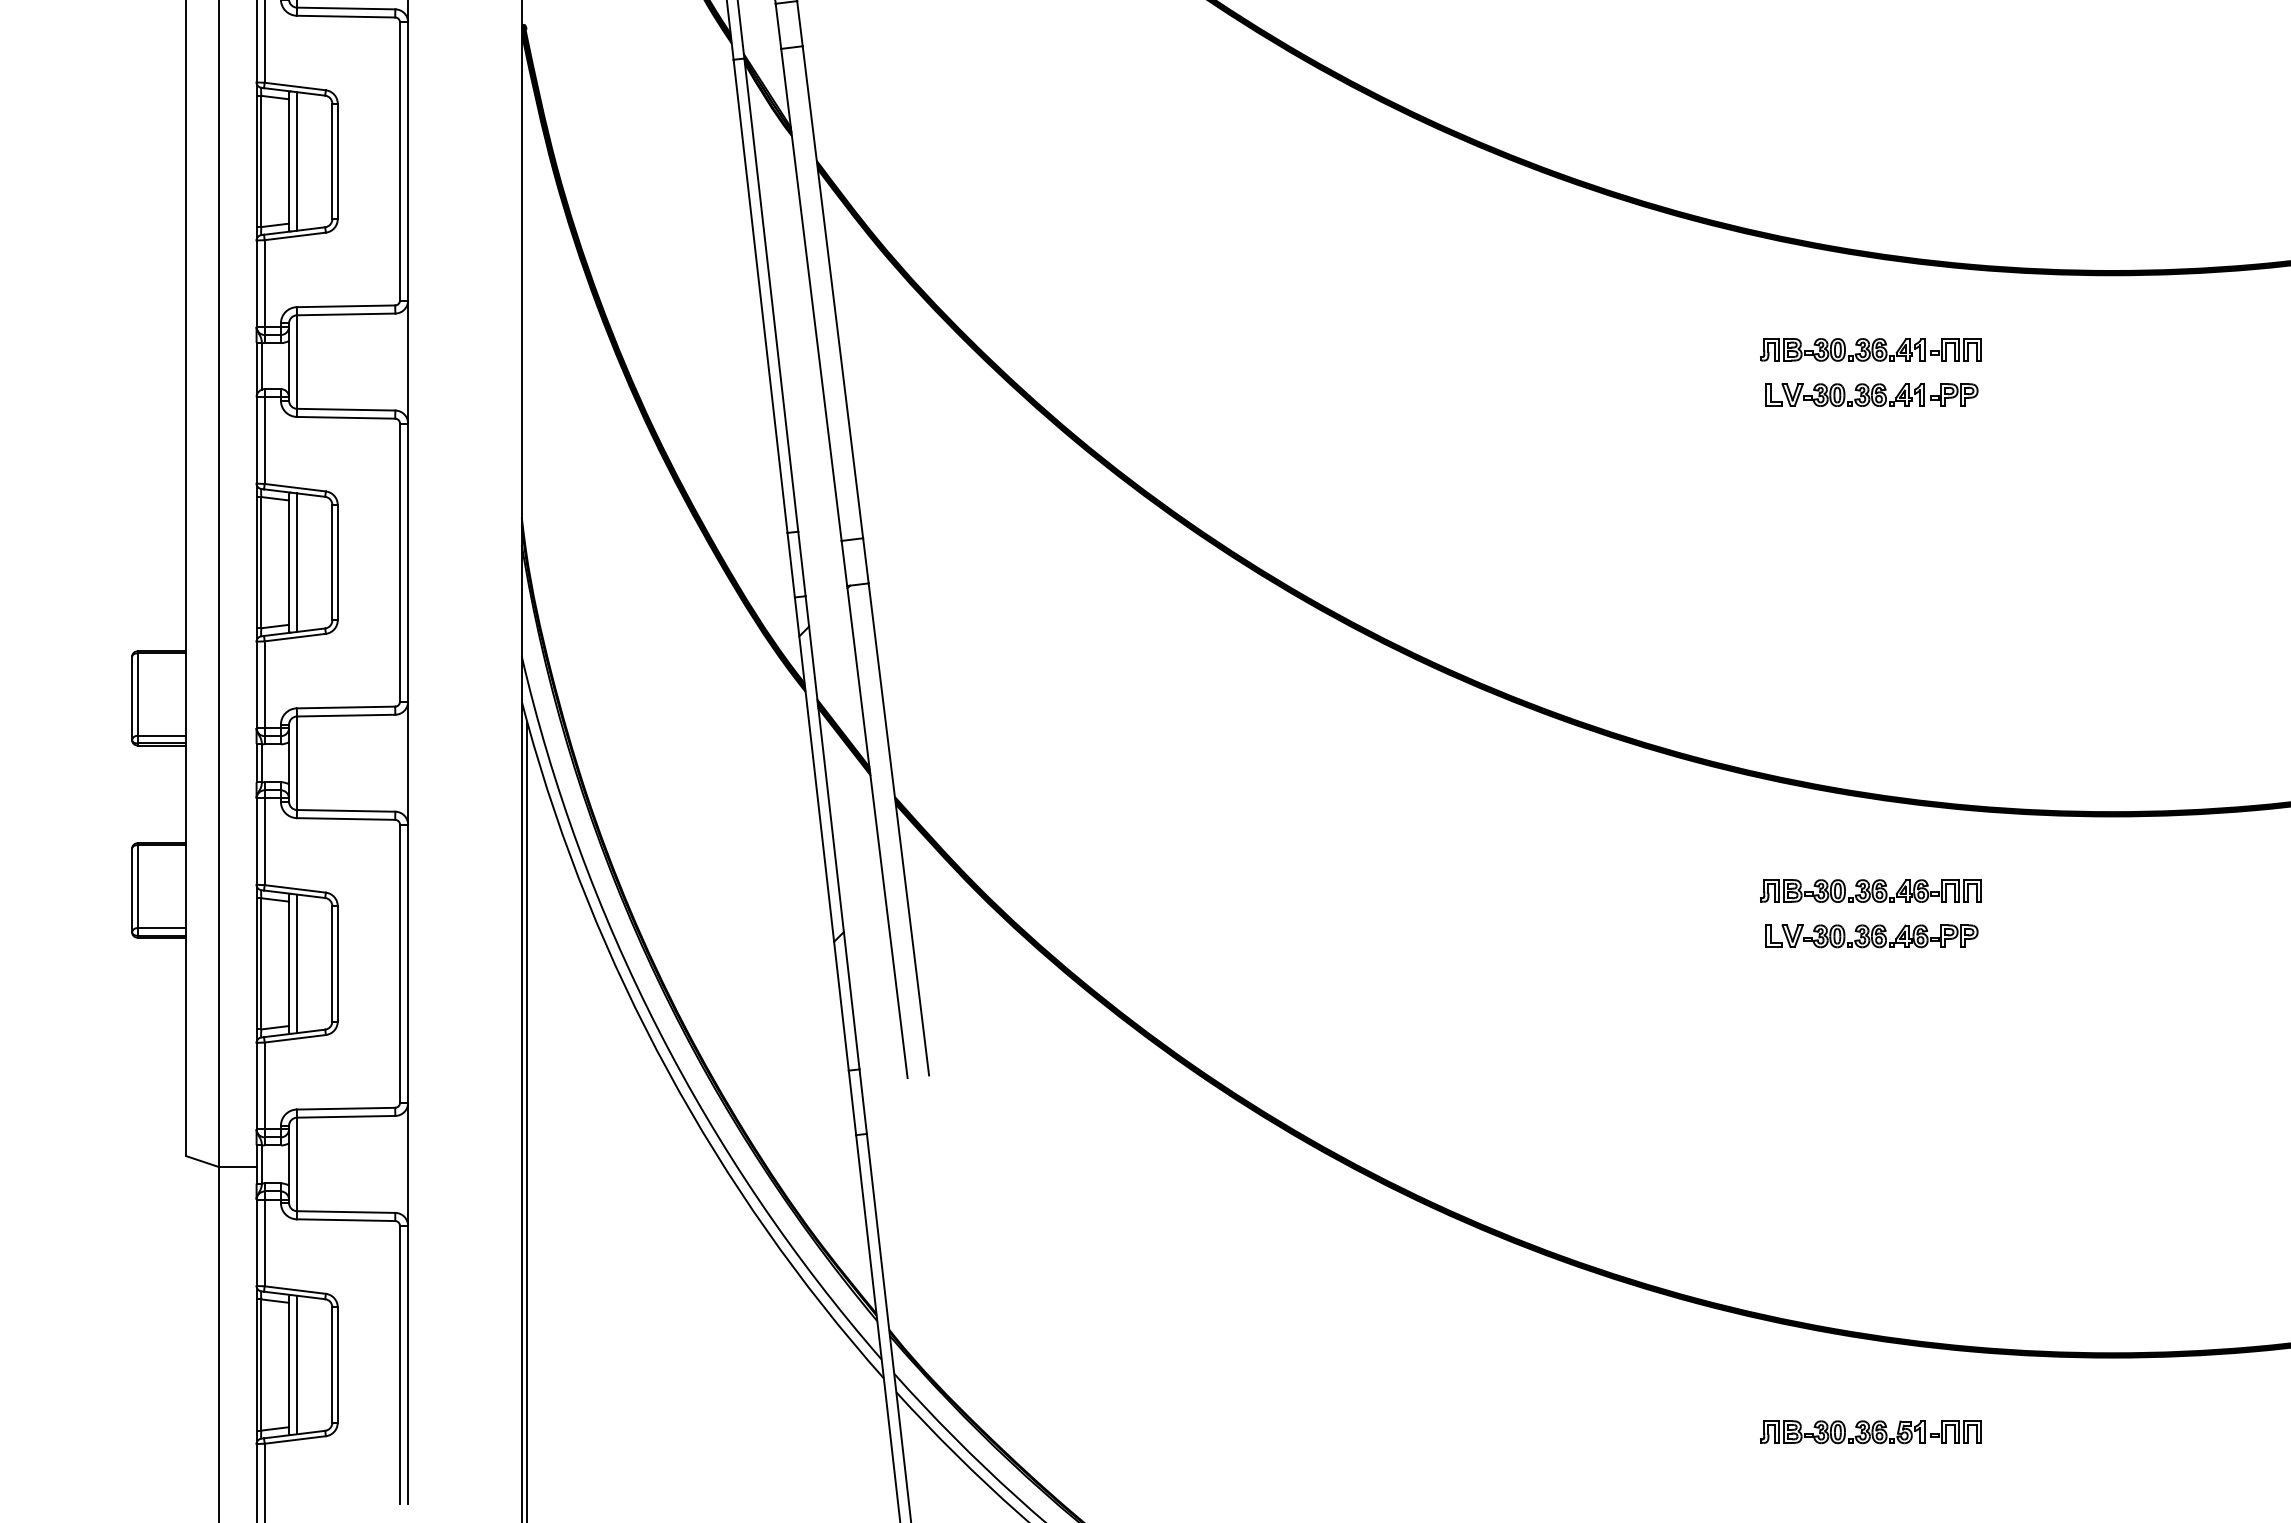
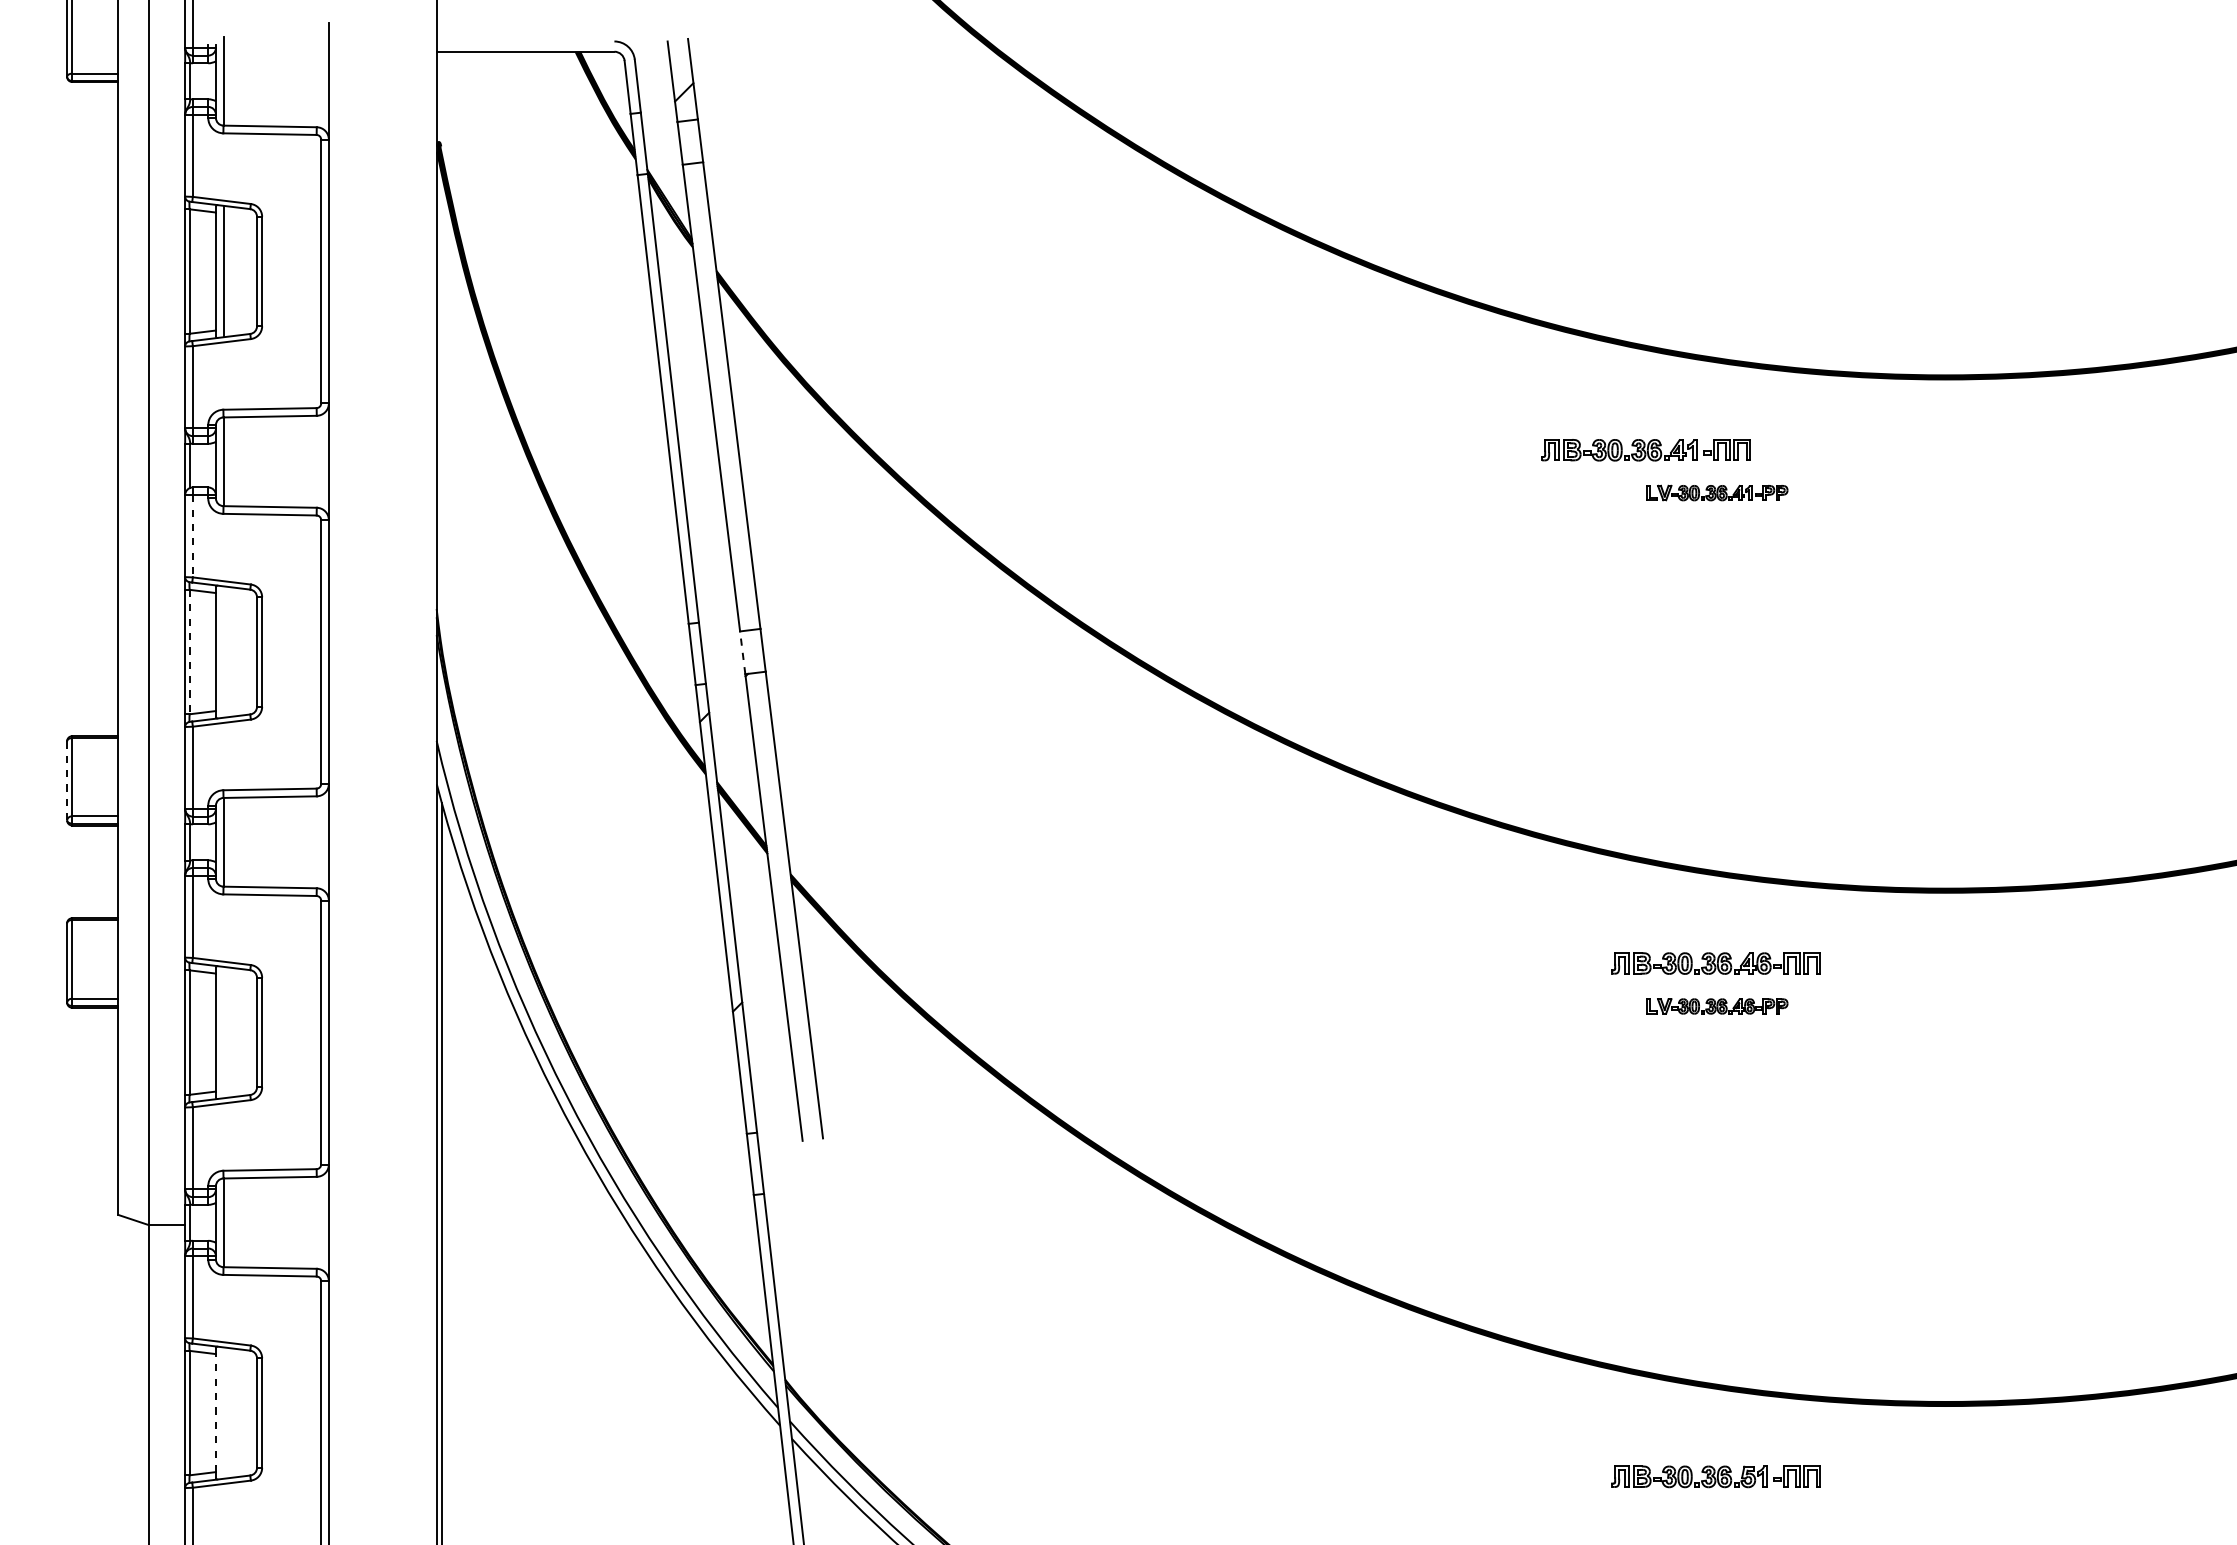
part: (1870, 350) -> (1645, 450), moved
part: (1872, 394) -> (1717, 492), size x0.7
line: (264, 440) -> (192, 536), solid -> dashed
line: (297, 562) -> (223, 651), removed
line: (261, 563) -> (189, 652), solid -> dashed
line: (844, 563) -> (742, 652), solid -> dashed
line: (132, 698) -> (67, 780), solid -> dashed
part: (1872, 936) -> (1717, 1006), size x0.7
line: (297, 963) -> (223, 1032), removed
line: (297, 1364) -> (223, 1412), removed
line: (288, 1365) -> (215, 1413), solid -> dashed

